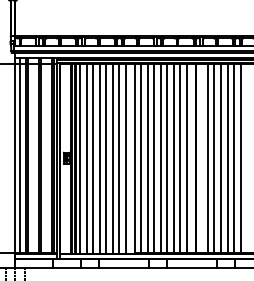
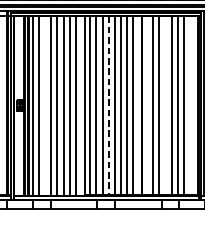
line: (93, 158) -> (45, 105), removed
line: (160, 158) -> (108, 105), solid -> dashed
line: (221, 158) -> (166, 105), removed

